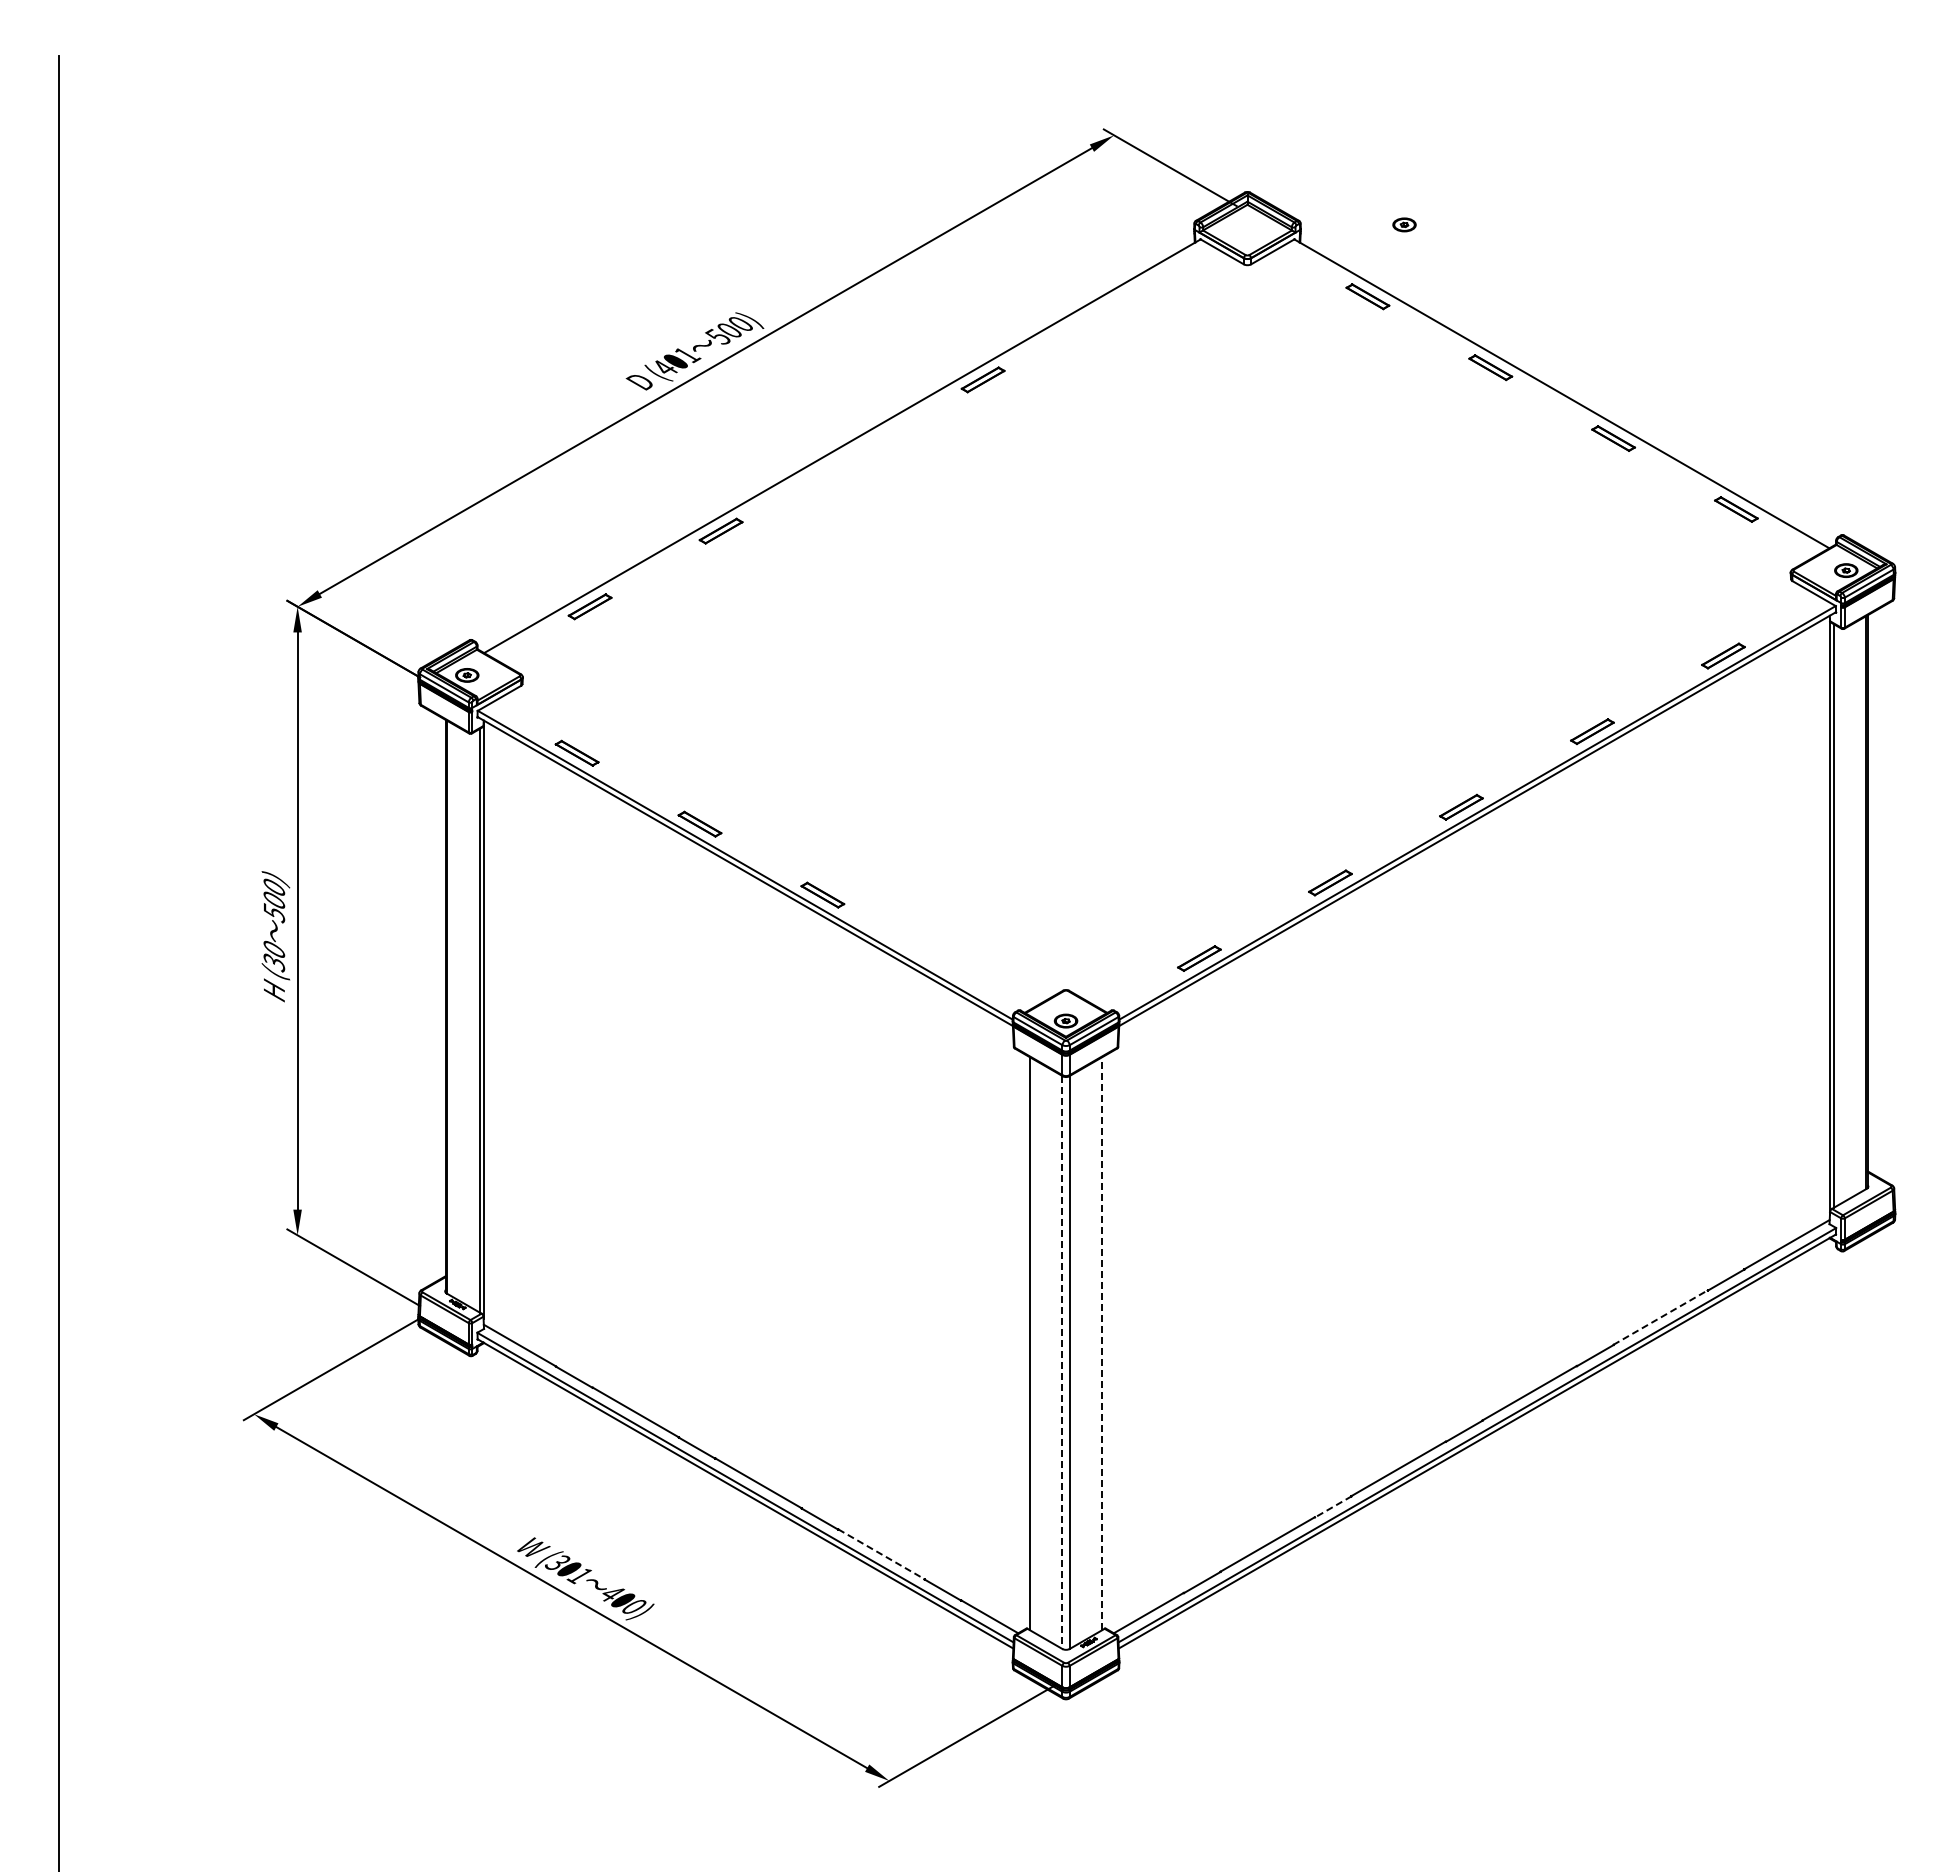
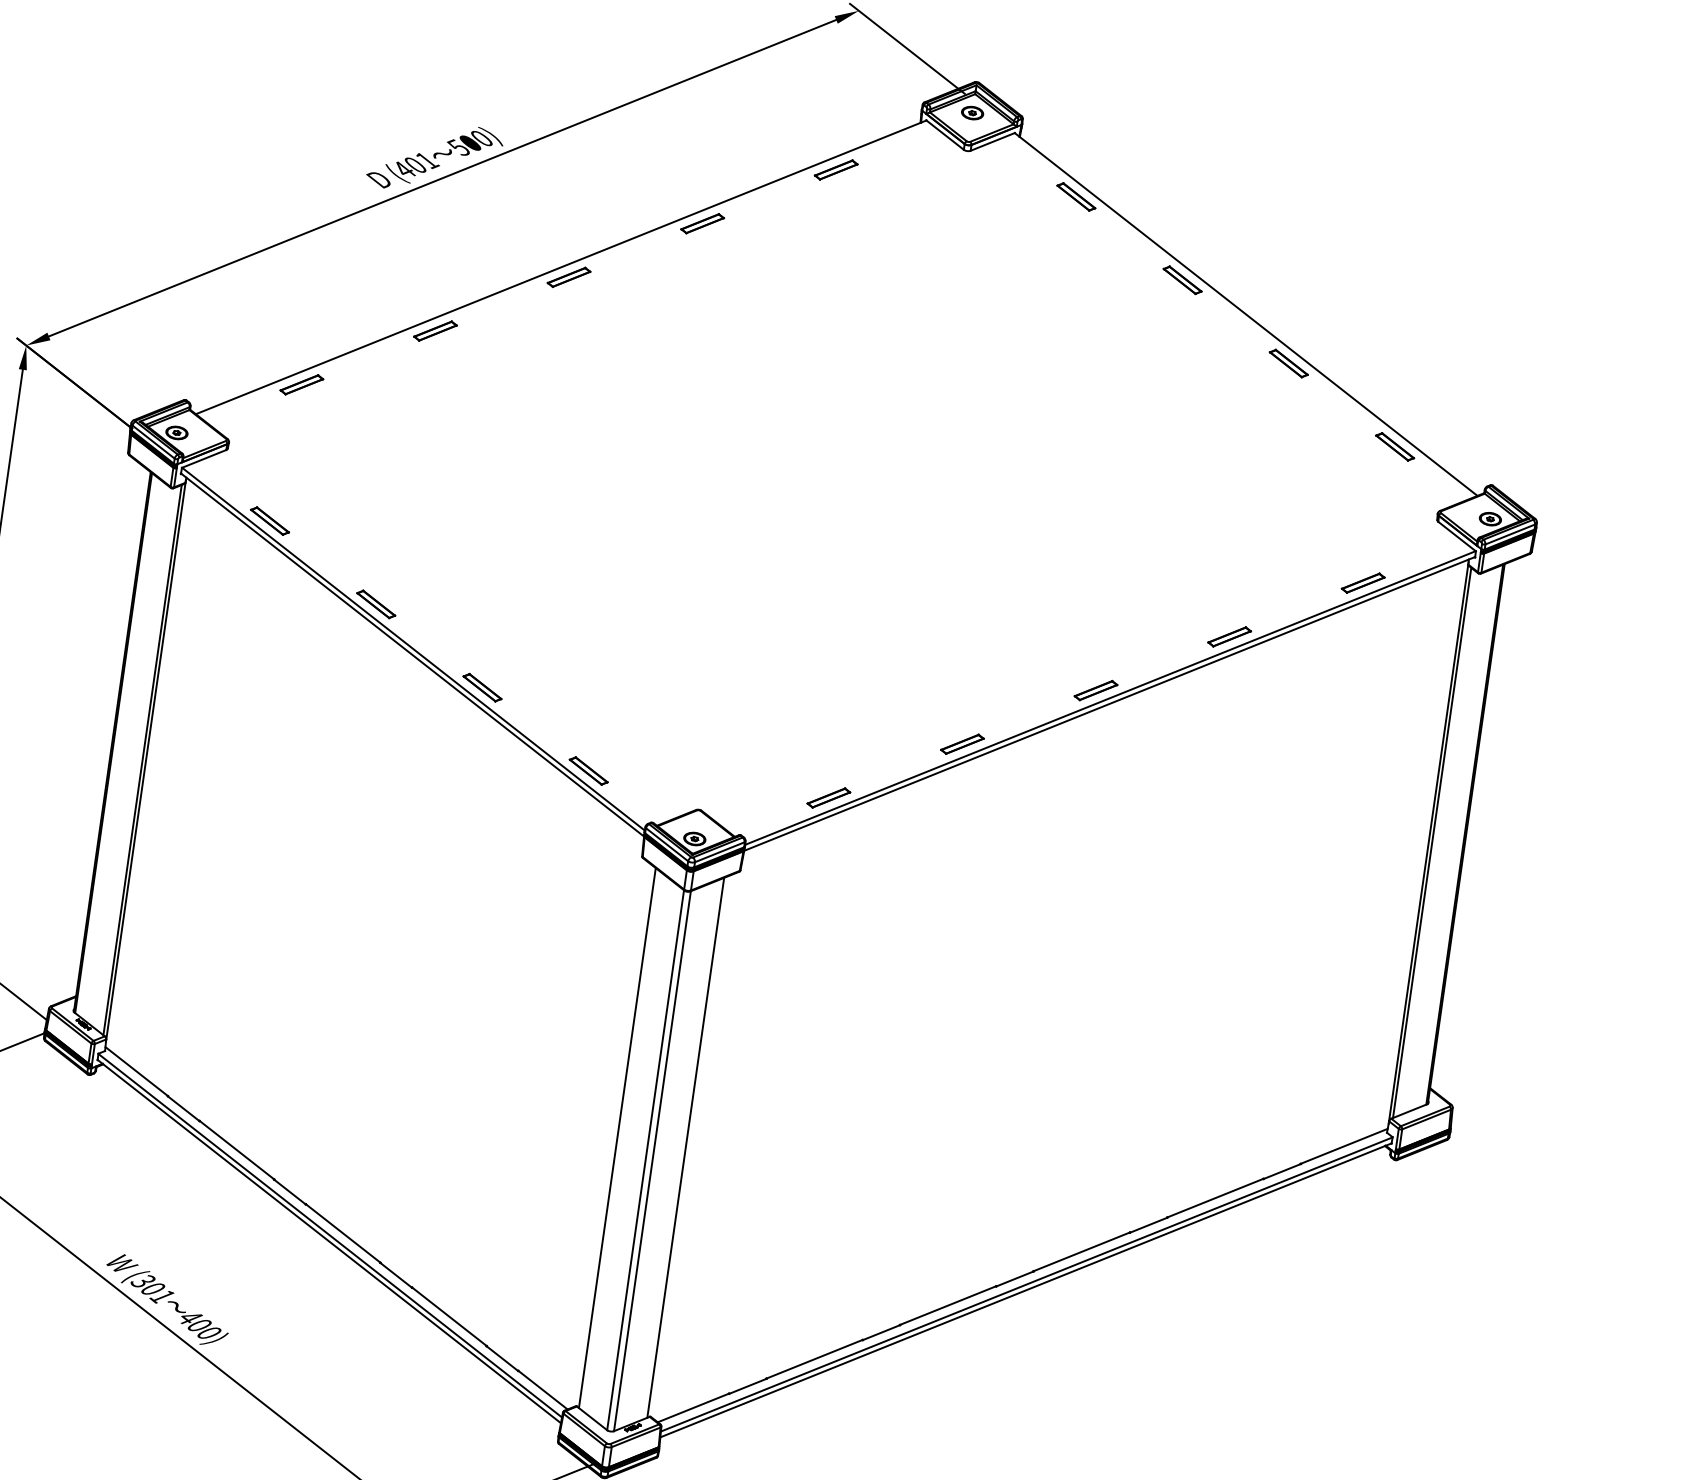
part: (1404, 224) -> (972, 112), moved
part: (1113, 303) -> (835, 169), added
part: (851, 455) -> (568, 277), added
part: (945, 965) -> (588, 770), added
line: (1660, 1317) -> (1215, 1198), dashed -> solid
line: (1102, 1343) -> (685, 1147), dashed -> solid
line: (1062, 1362) -> (645, 1160), dashed -> solid
line: (1332, 1507) -> (880, 1333), dashed -> solid
line: (881, 1554) -> (449, 1316), dashed -> solid

